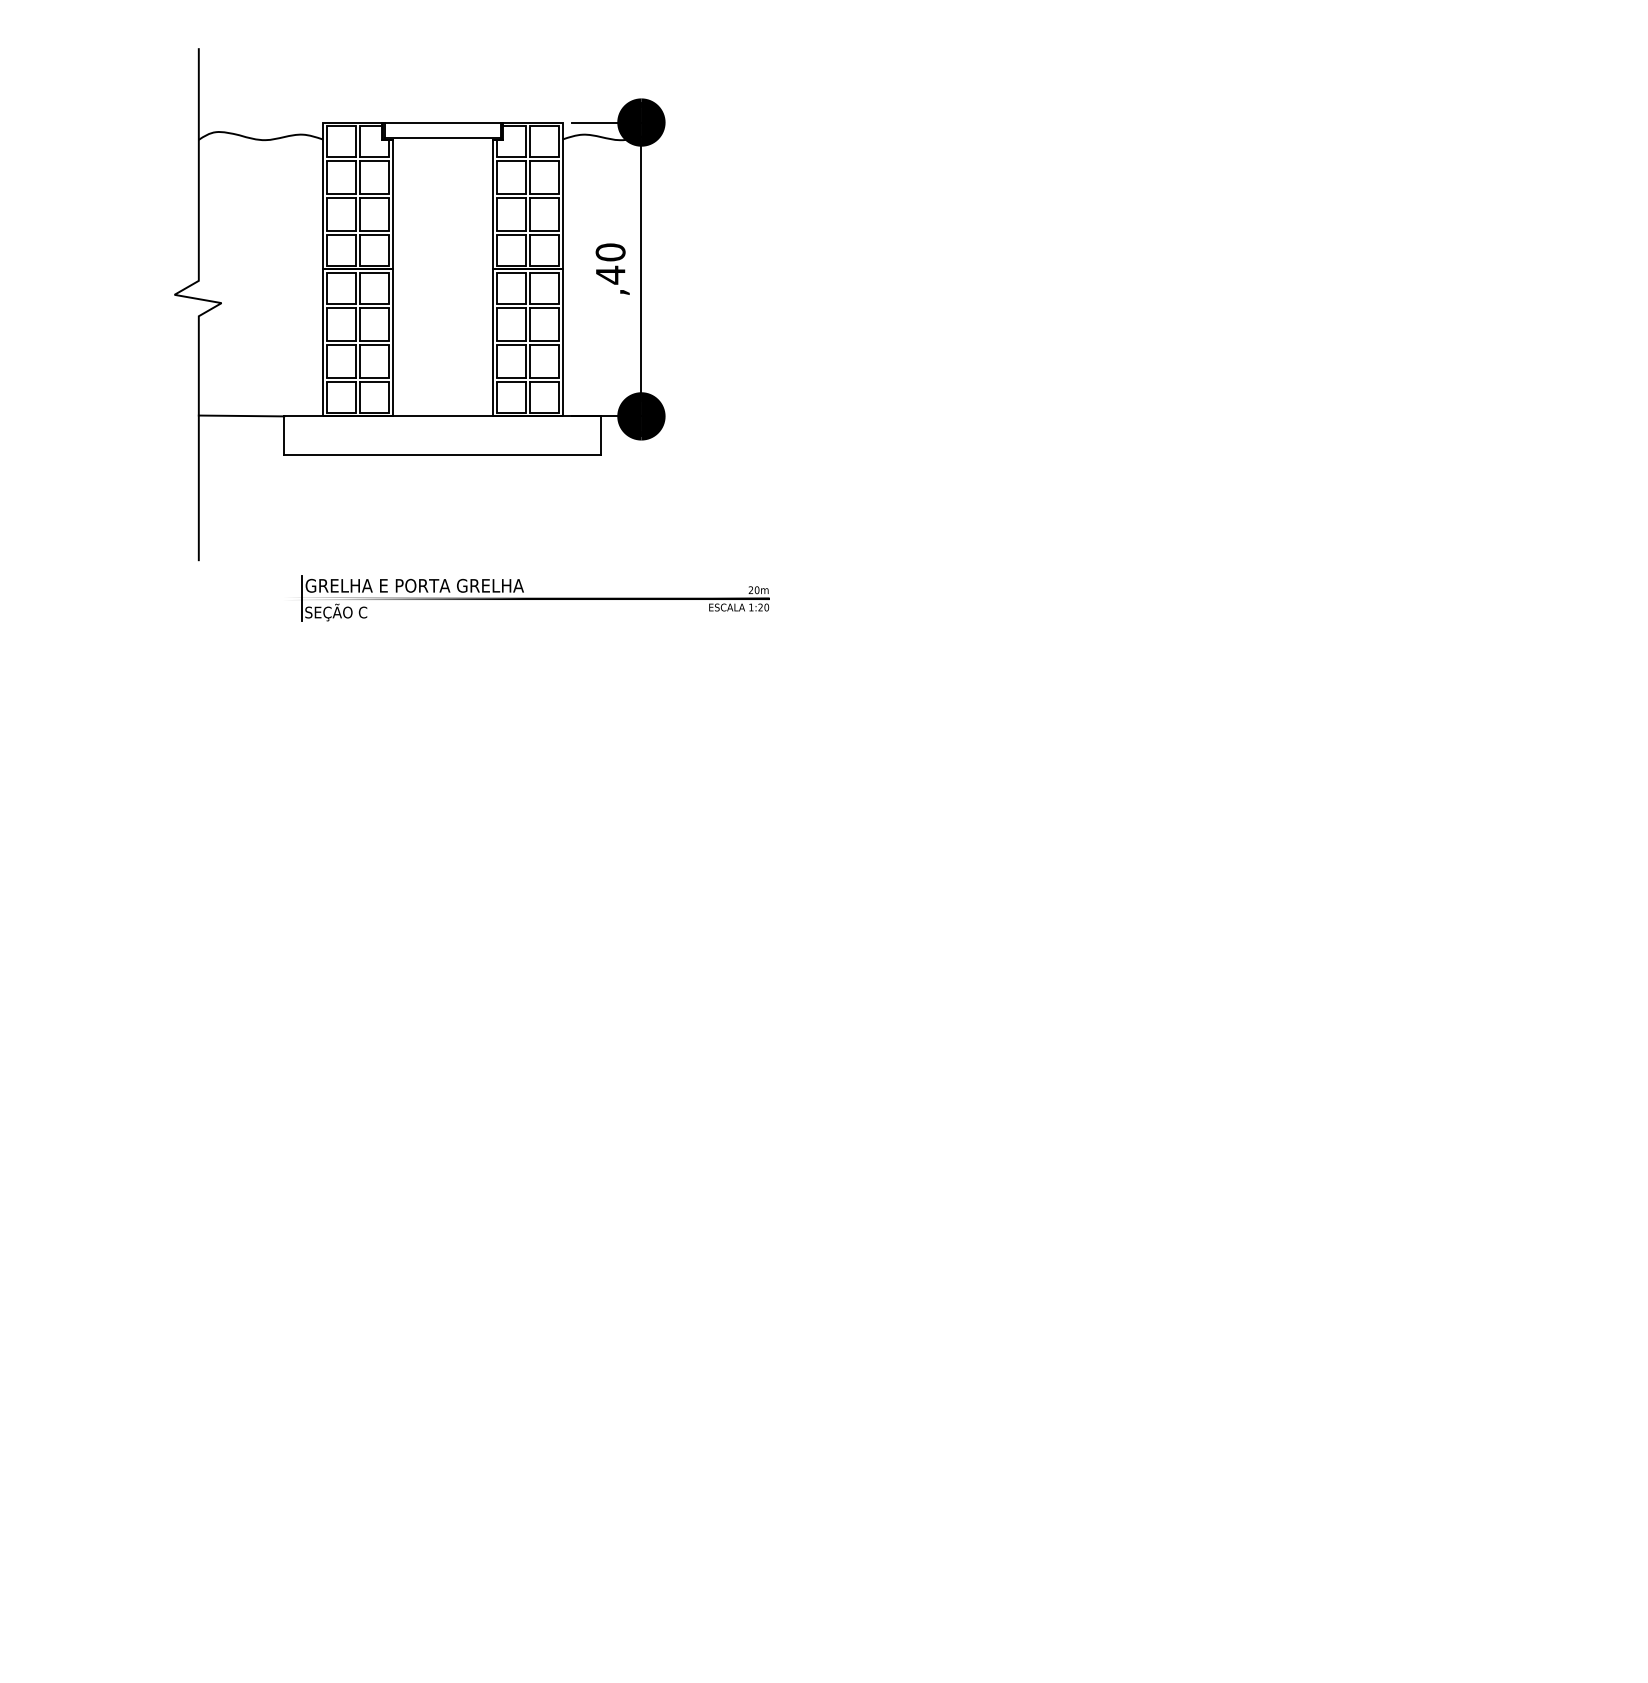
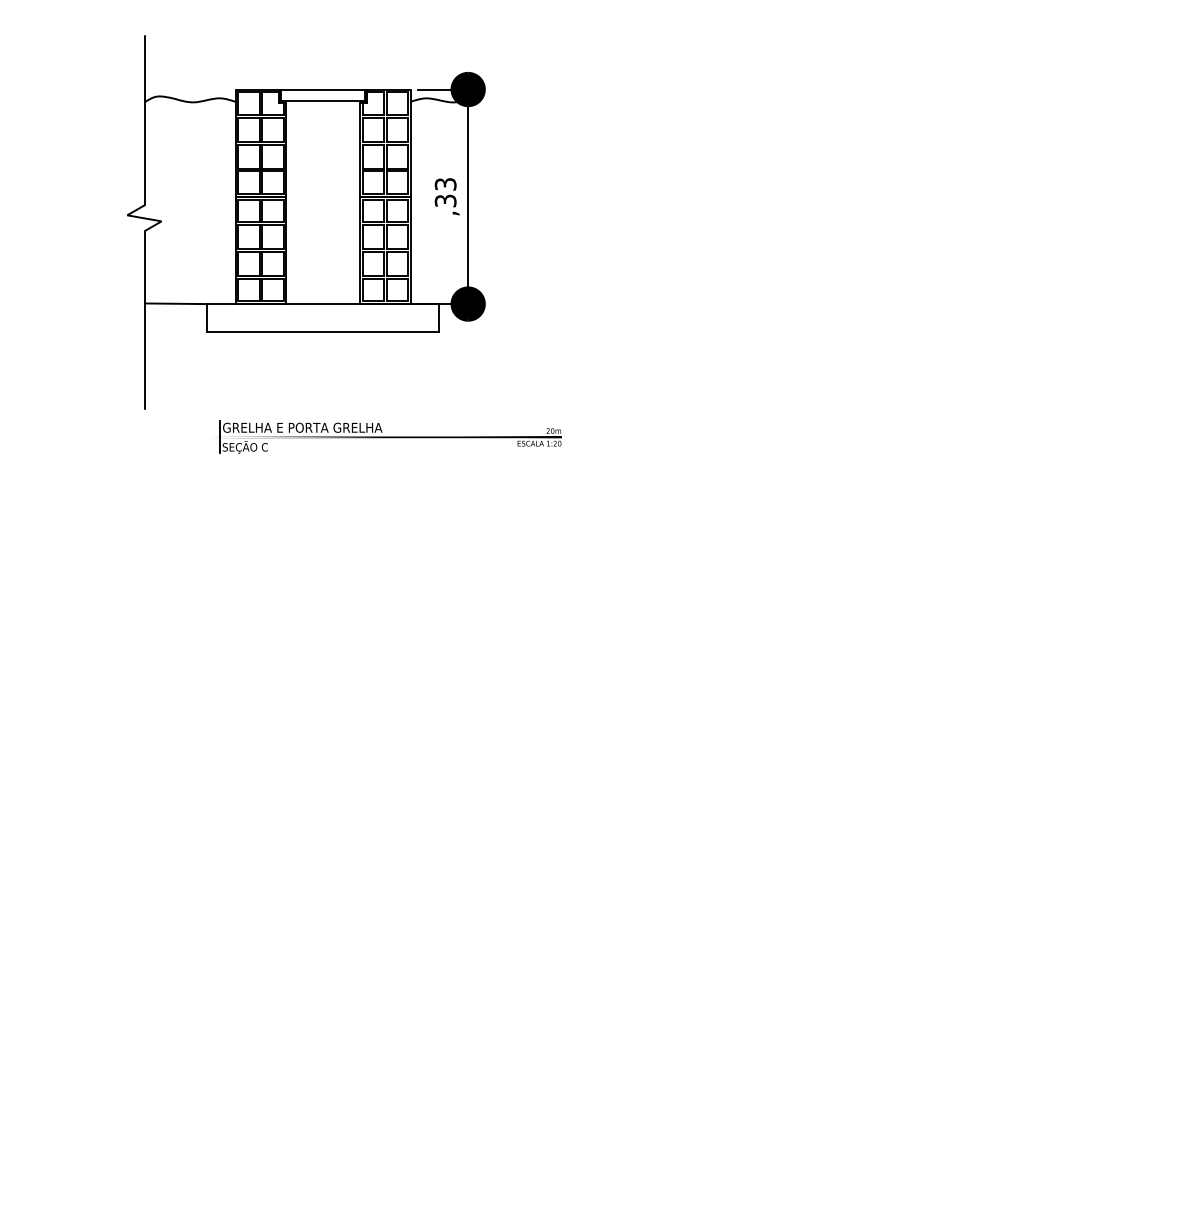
text: (610, 263) -> (445, 192), ,40 -> ,33

